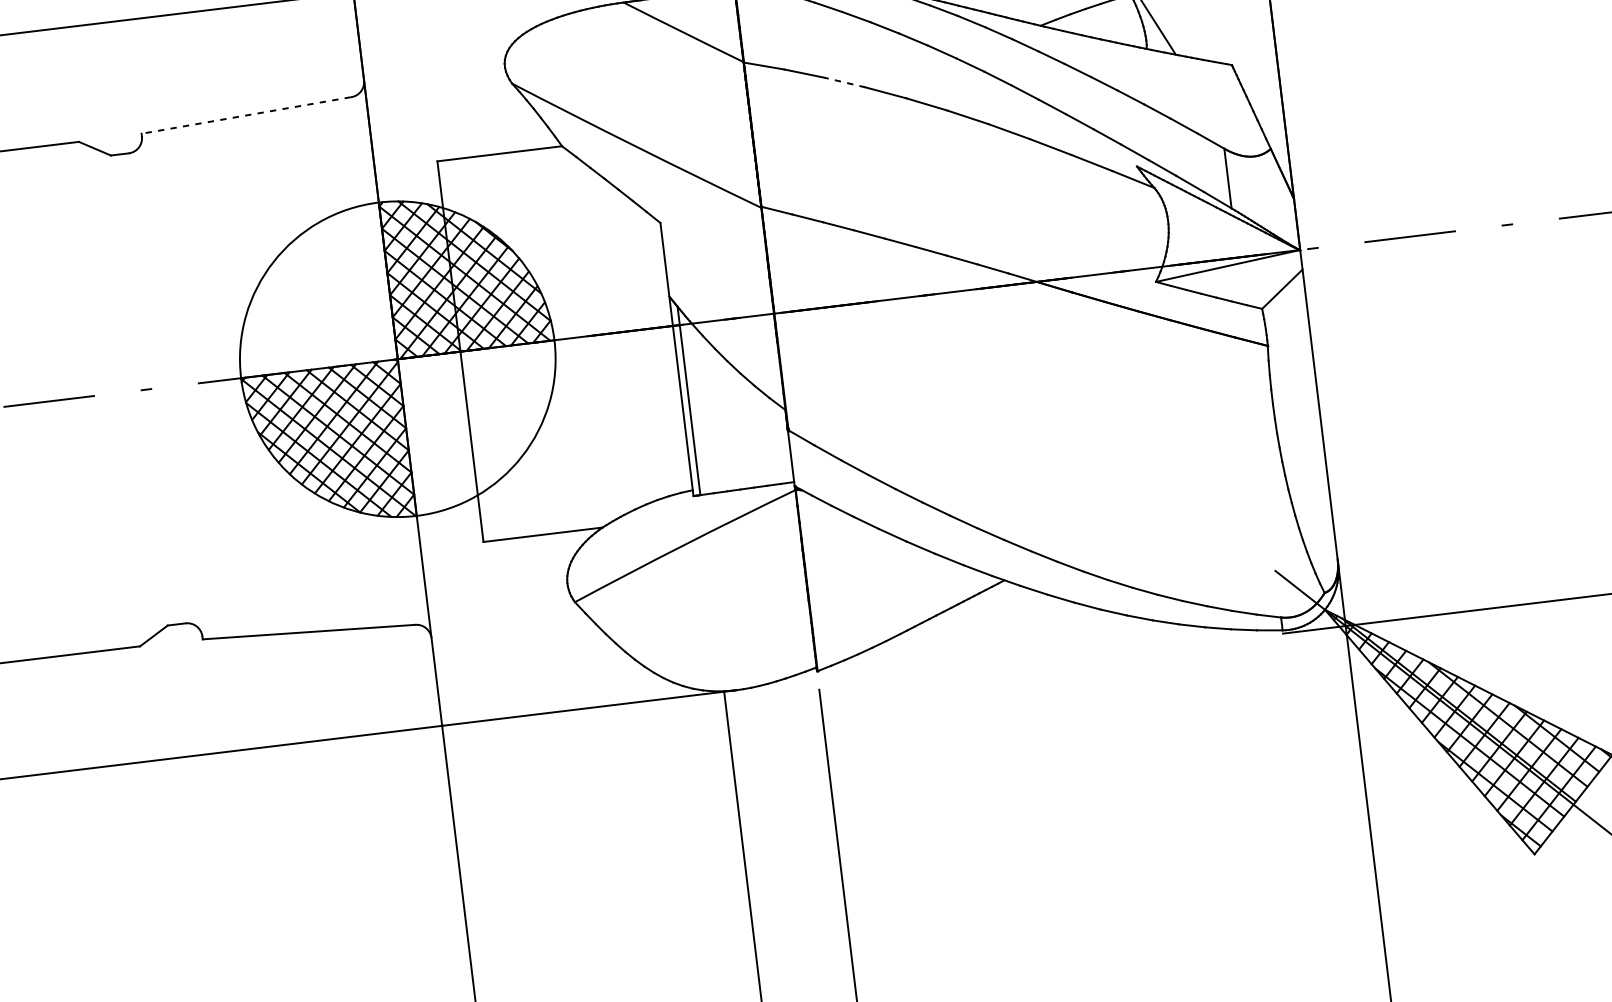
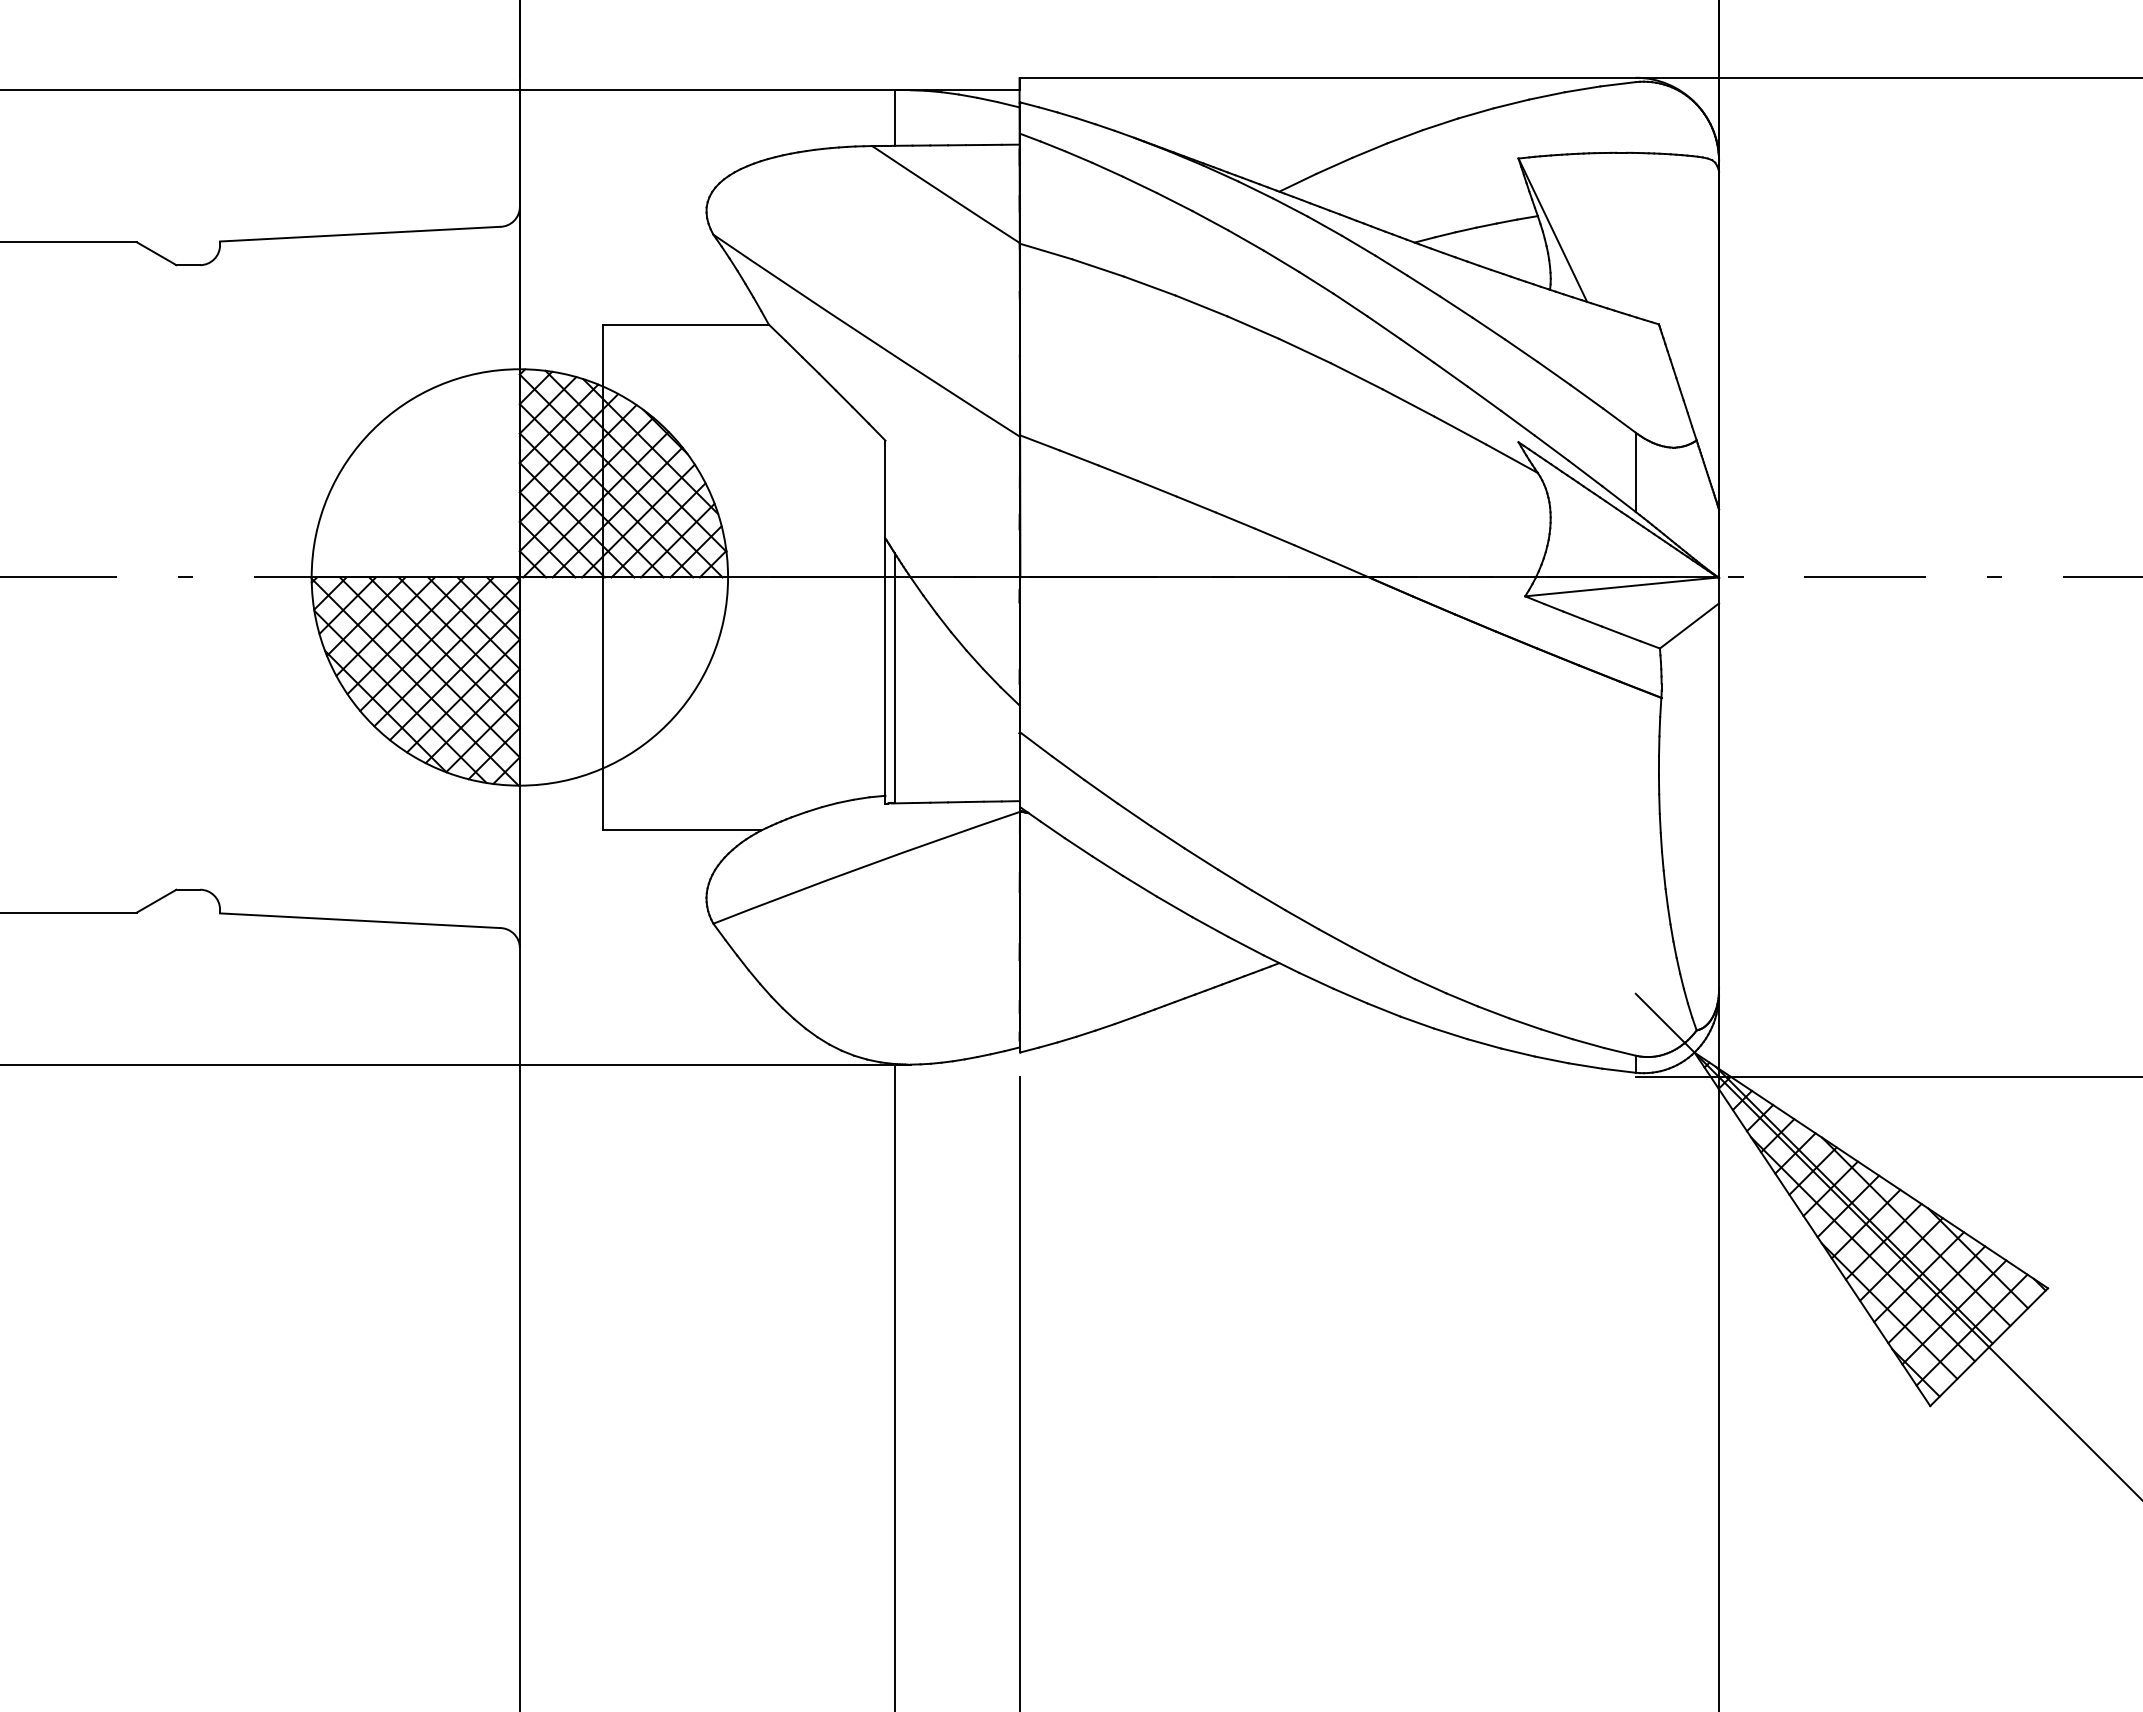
line: (845, 82) -> (1149, 286), dashed -> solid
line: (245, 115) -> (359, 234), dashed -> solid

